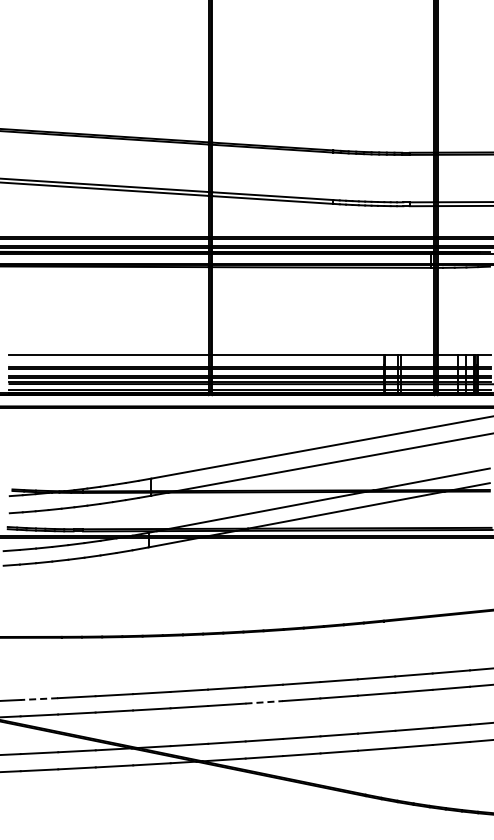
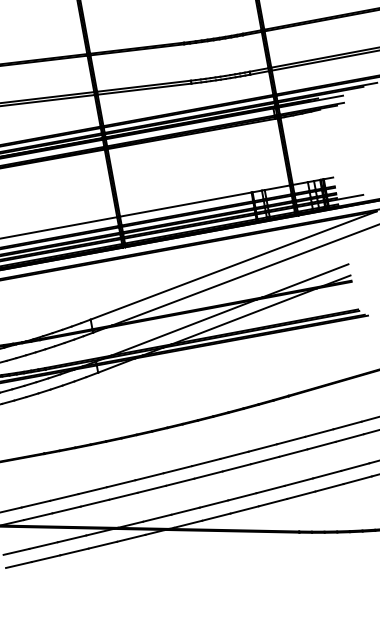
line: (39, 699) -> (36, 504), dashed -> solid
line: (264, 702) -> (208, 475), dashed -> solid

